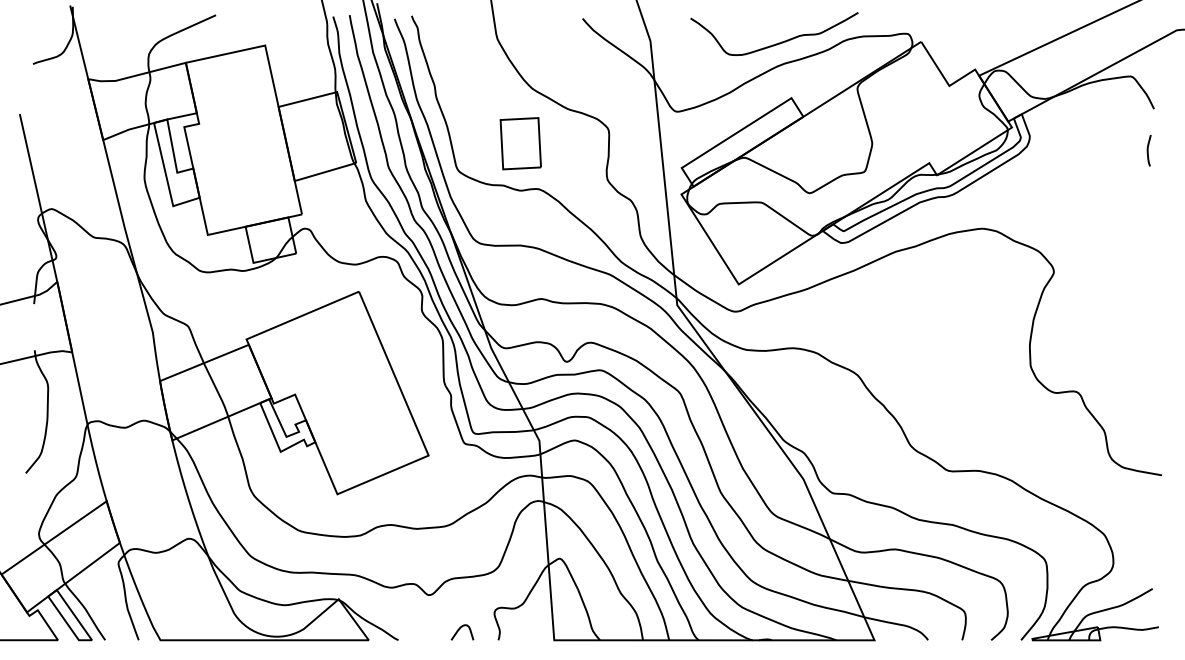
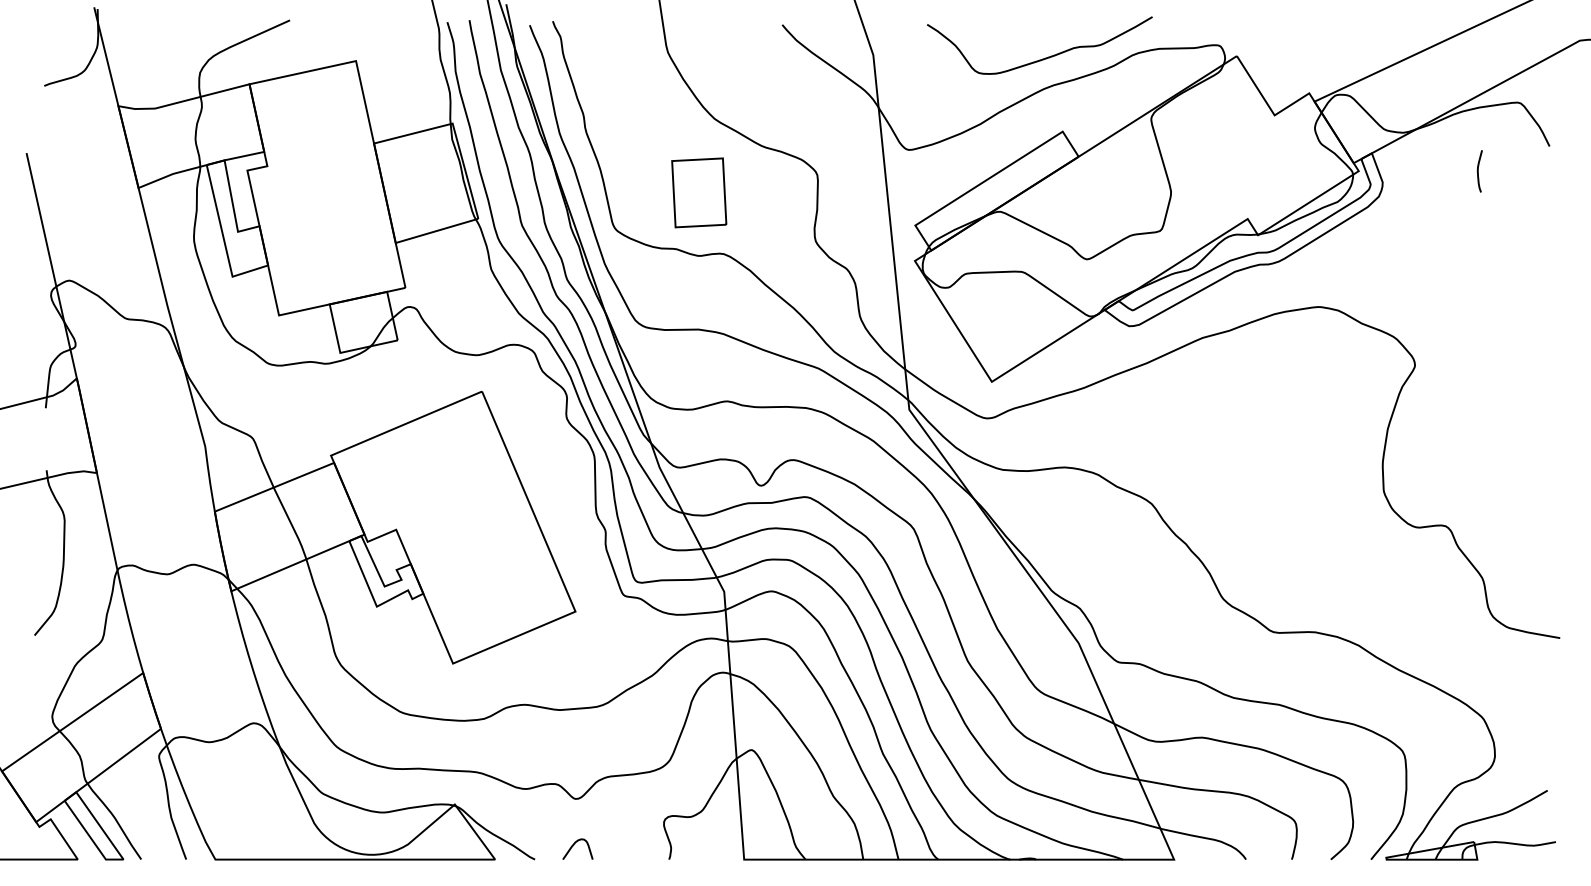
curve: (1148, 150) -> (1478, 171), moved
curve: (460, 629) -> (575, 845), moved

